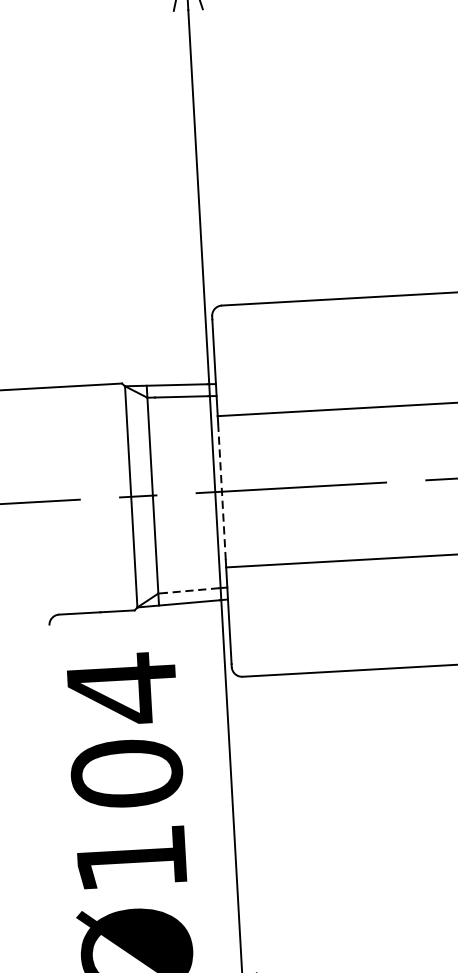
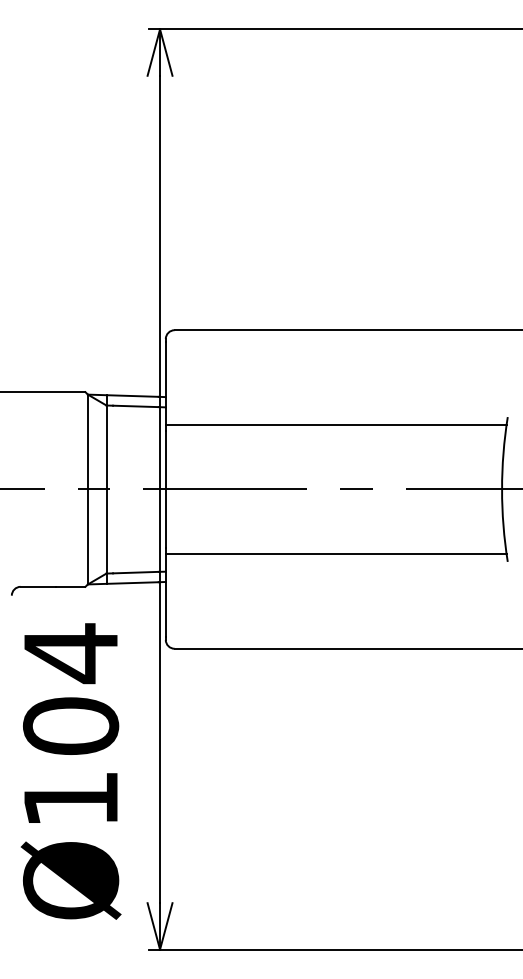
line: (221, 491) -> (165, 489), dashed -> solid
line: (192, 590) -> (135, 572), dashed -> solid

